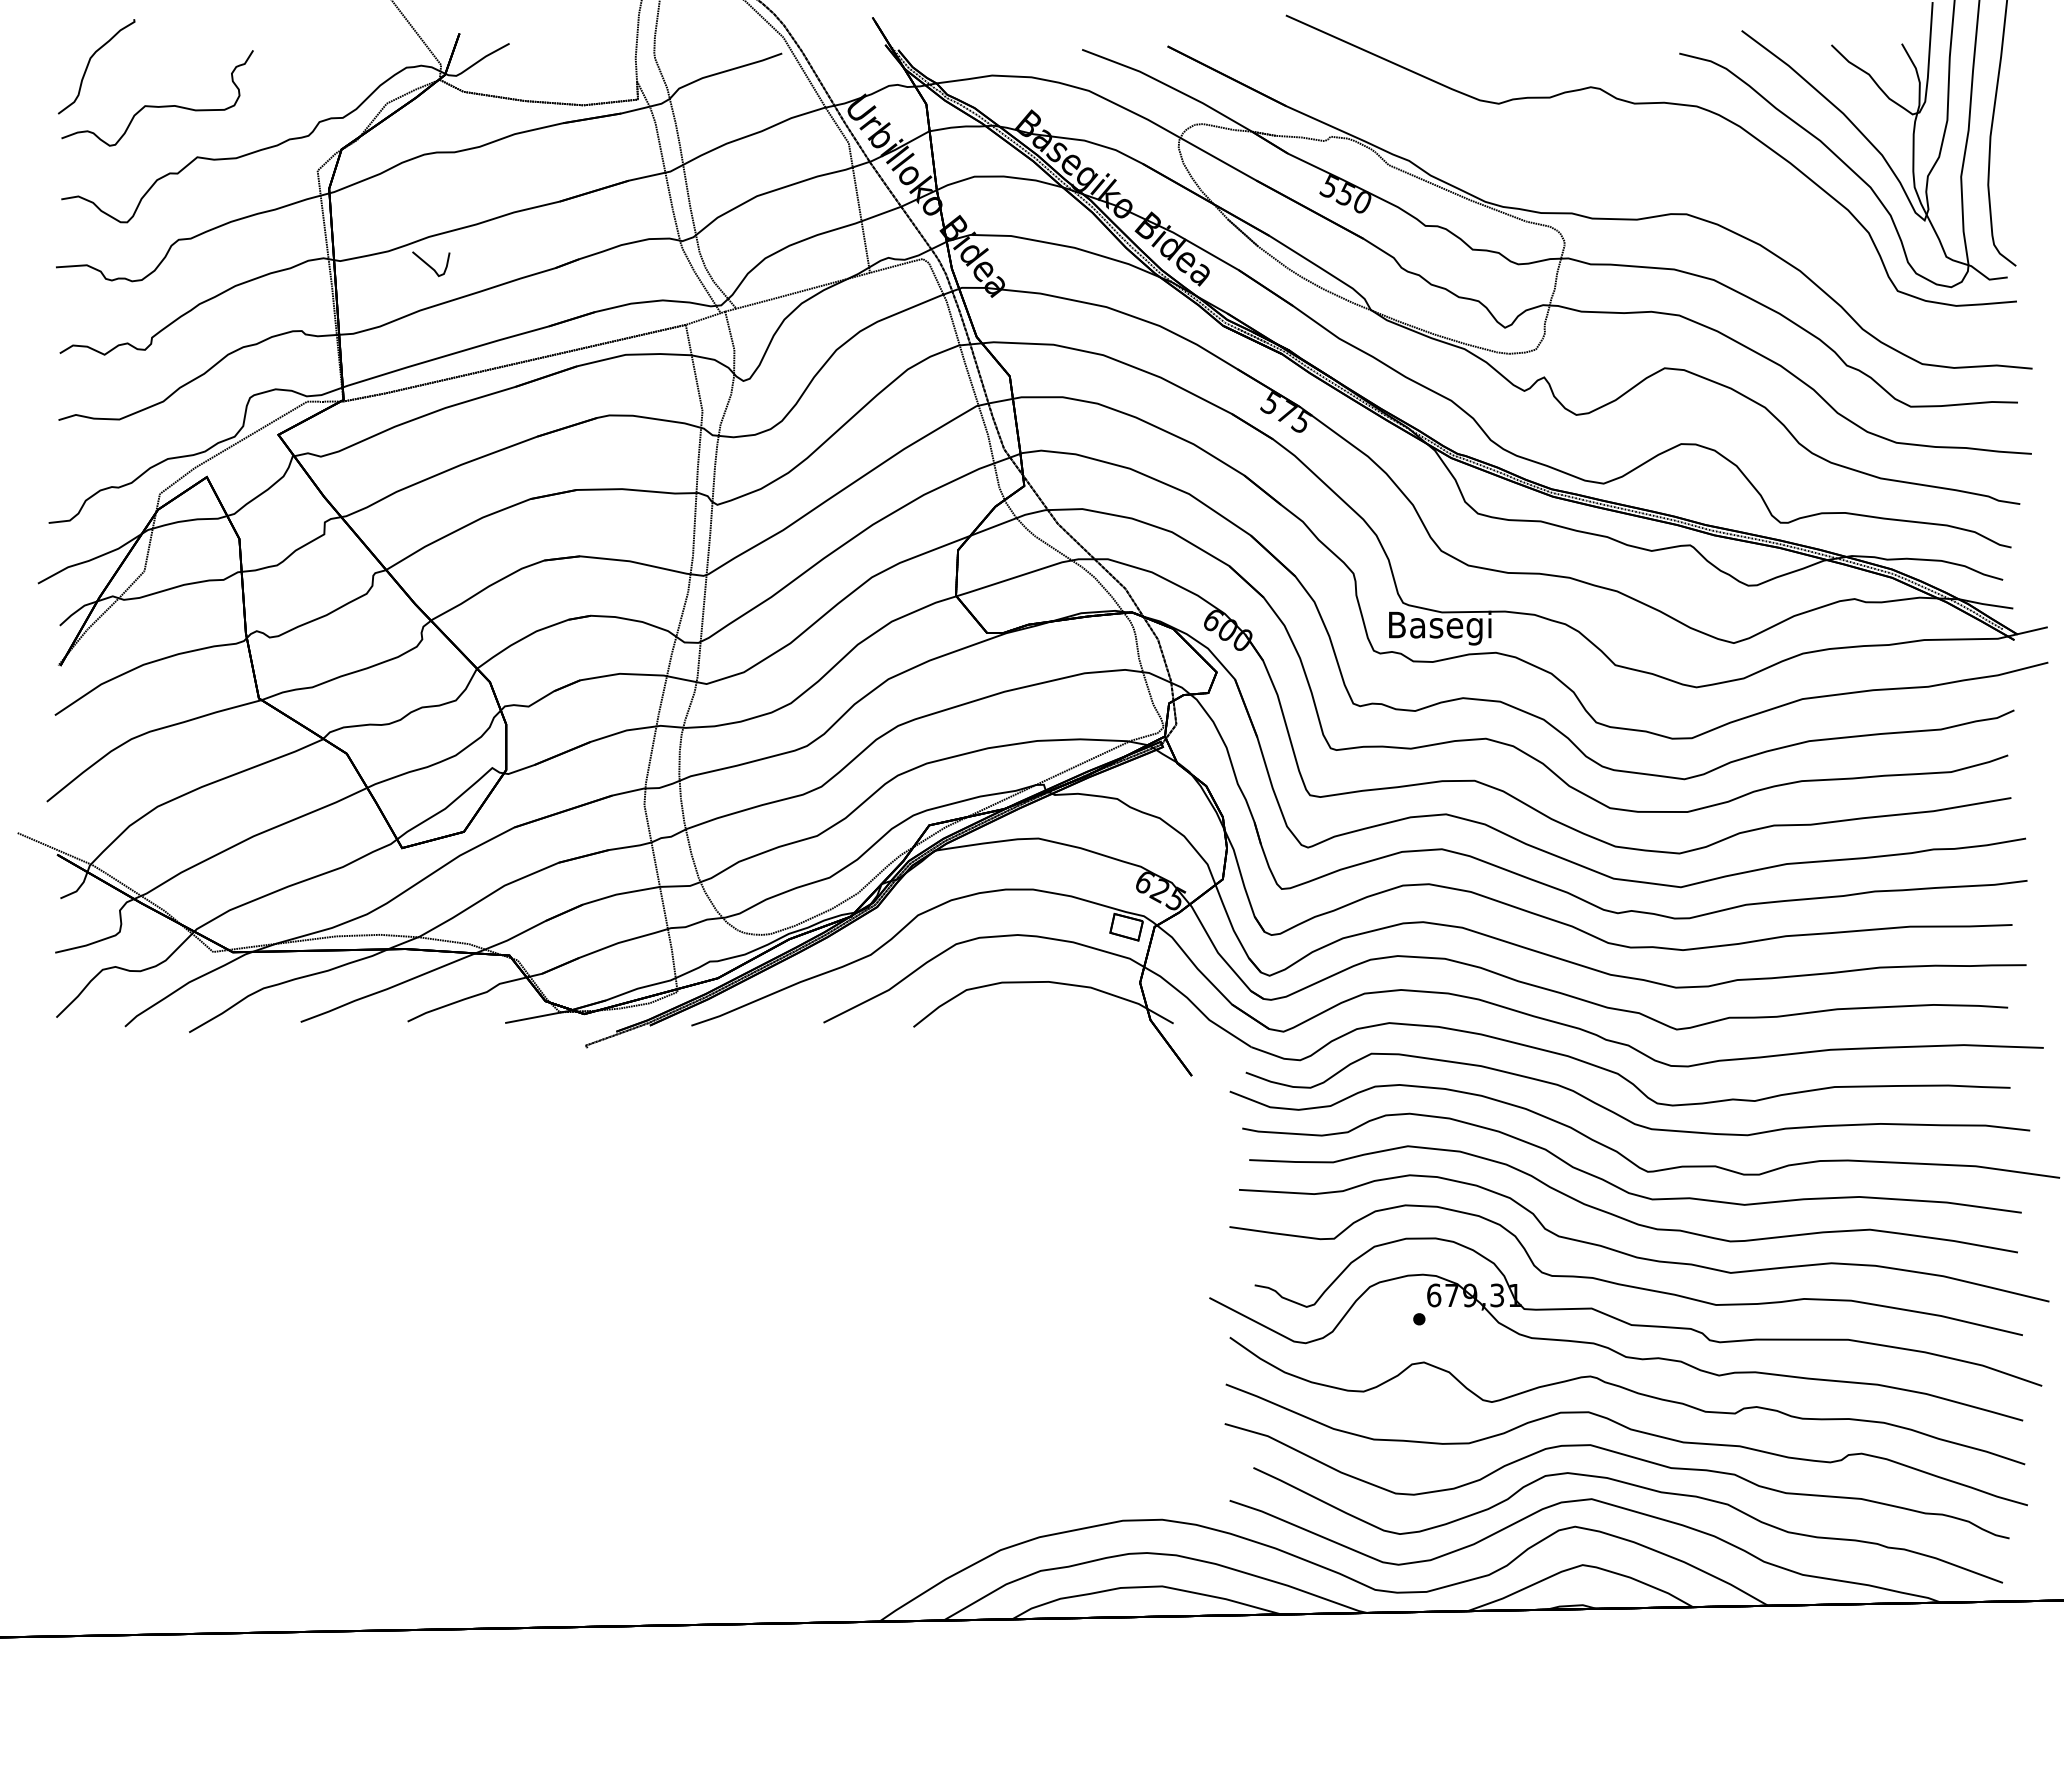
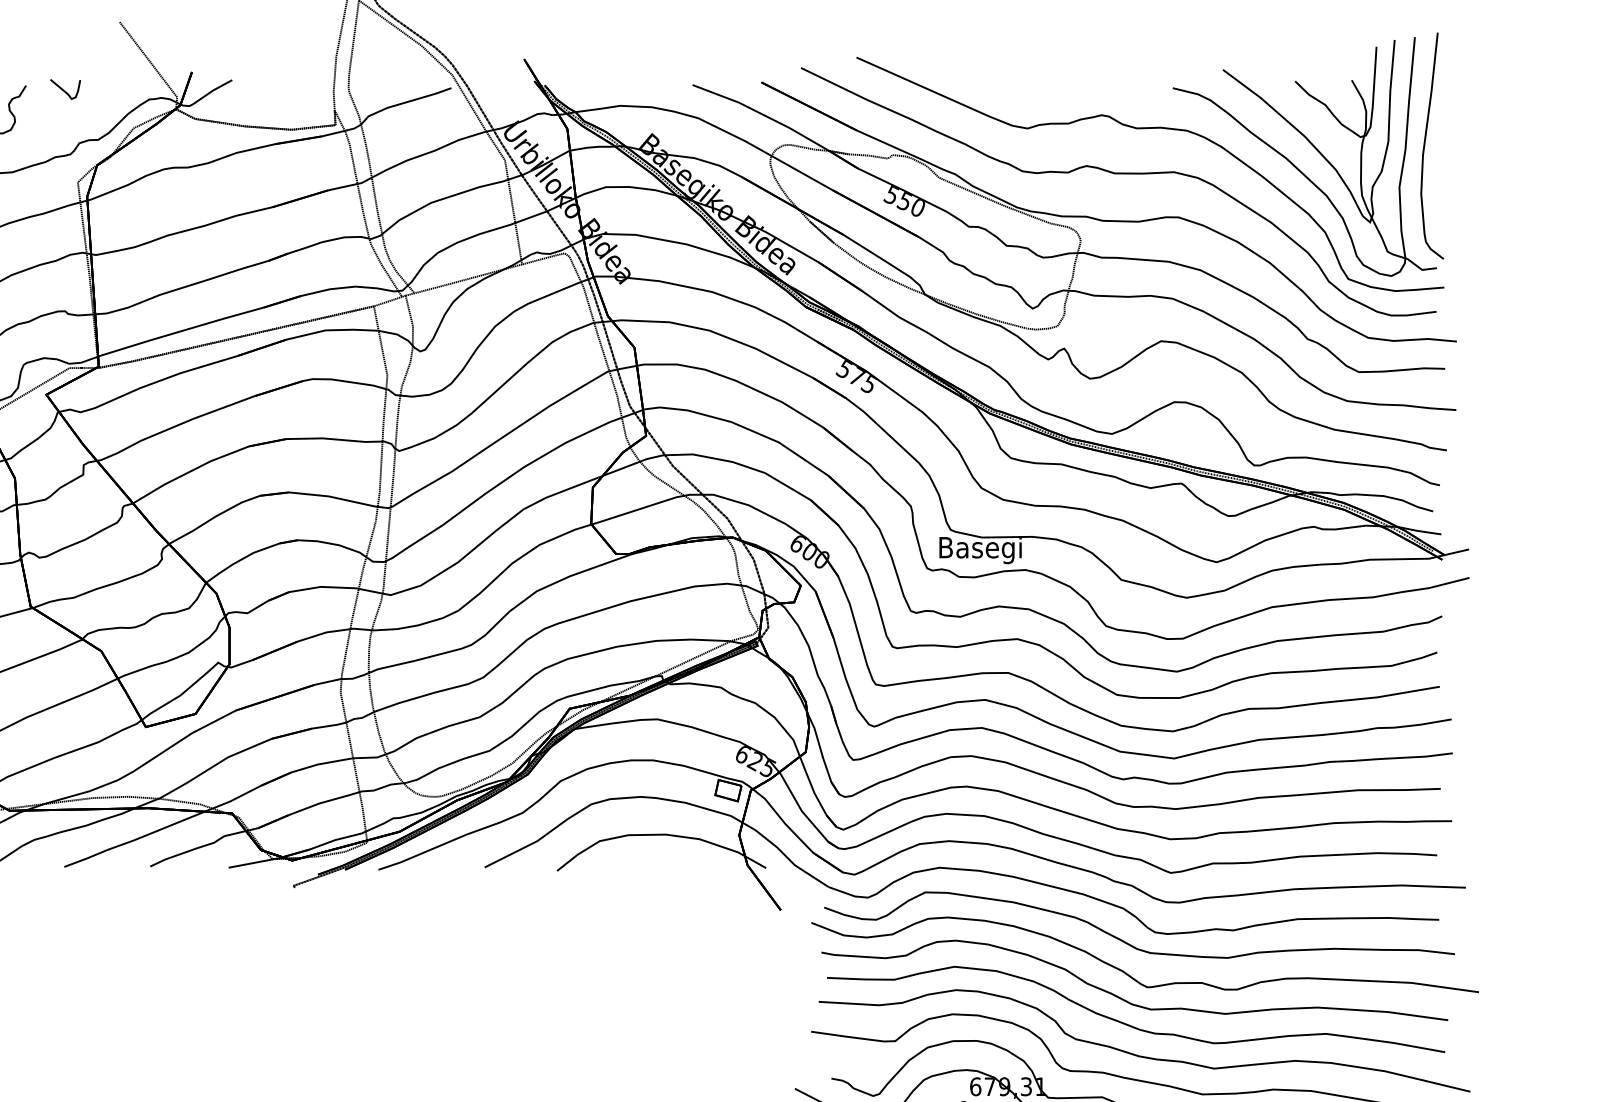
curve: (1611, 160) -> (1118, 174), added
curve: (430, 265) -> (64, 90), moved

